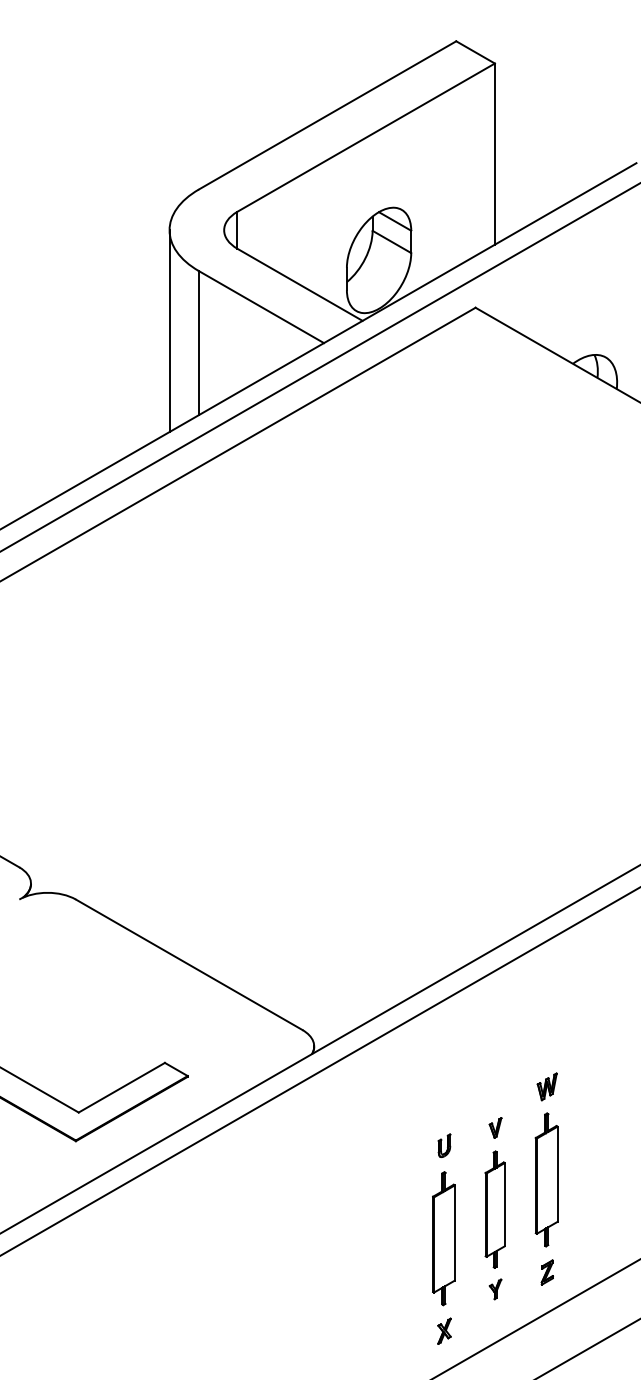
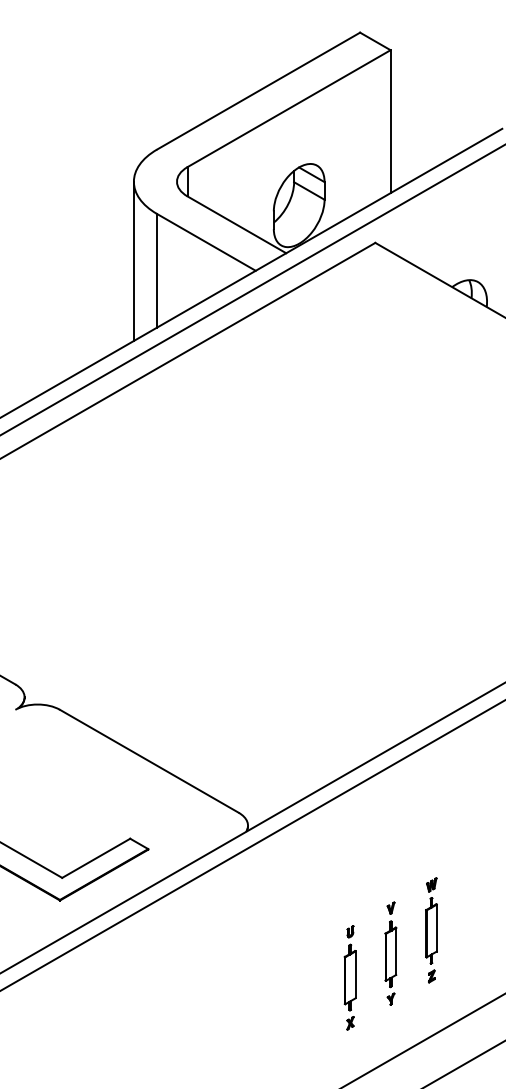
part: (546, 1179) -> (431, 930), size x0.62
part: (494, 1208) -> (390, 953), size x0.71
part: (442, 1238) -> (349, 977), size x0.62

